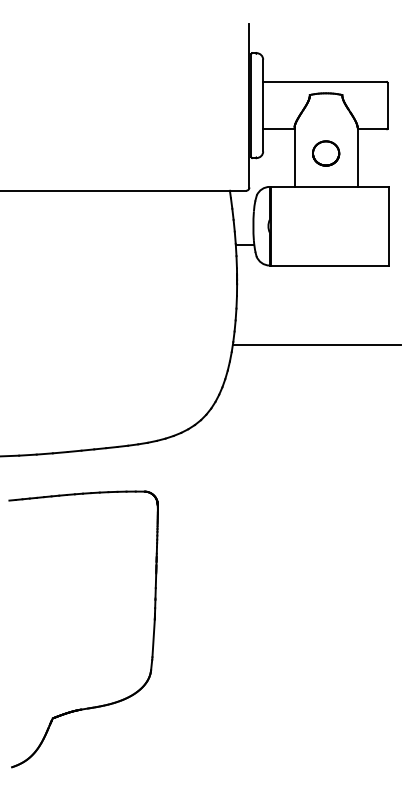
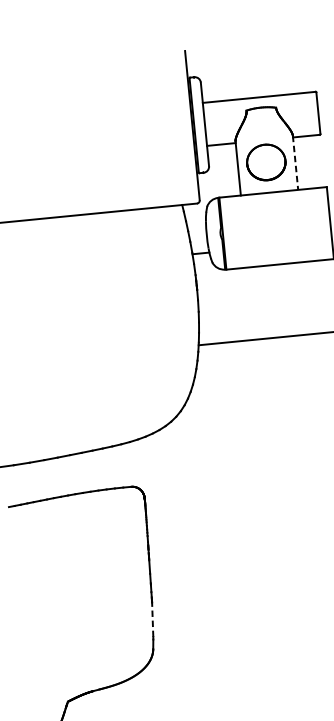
part: (326, 153) -> (266, 162), size x1.6
line: (357, 157) -> (295, 163), solid -> dashed
line: (153, 638) -> (152, 619), solid -> dashed

